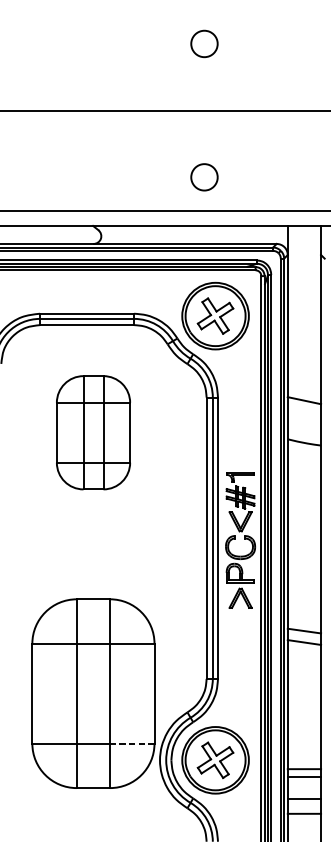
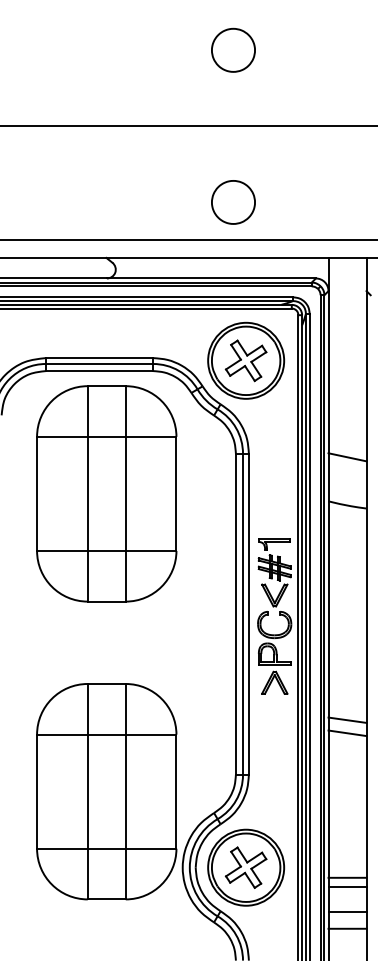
part: (204, 43) -> (233, 49), size x1.43
part: (204, 177) -> (233, 202), size x1.43
part: (93, 432) -> (106, 493), size x1.67
line: (131, 743) -> (150, 848), dashed -> solid

